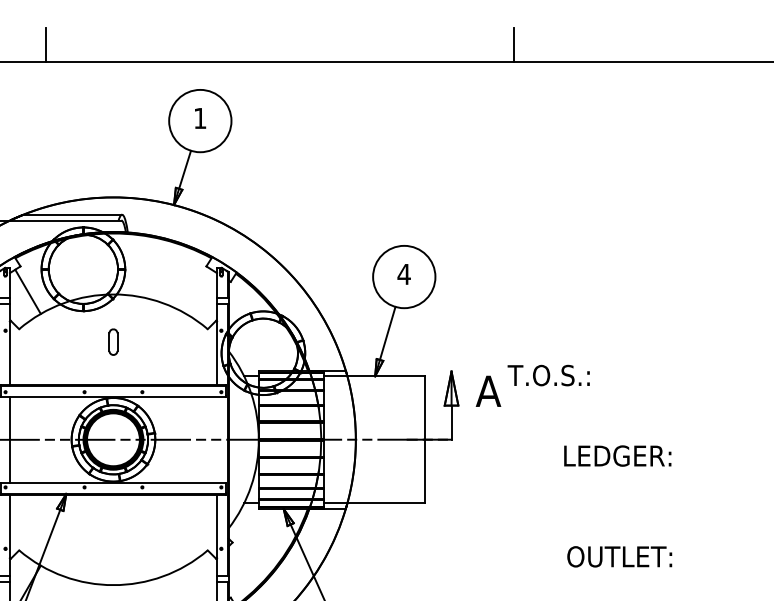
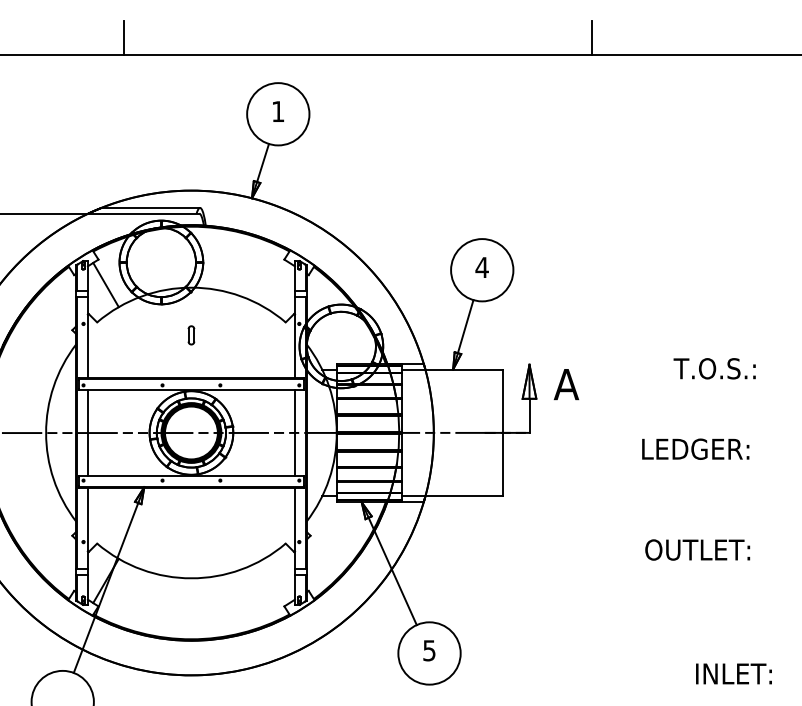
part: (113, 342) -> (191, 335), size x0.71
text: (548, 375) -> (714, 368), moved
line: (217, 439) -> (295, 432), added

